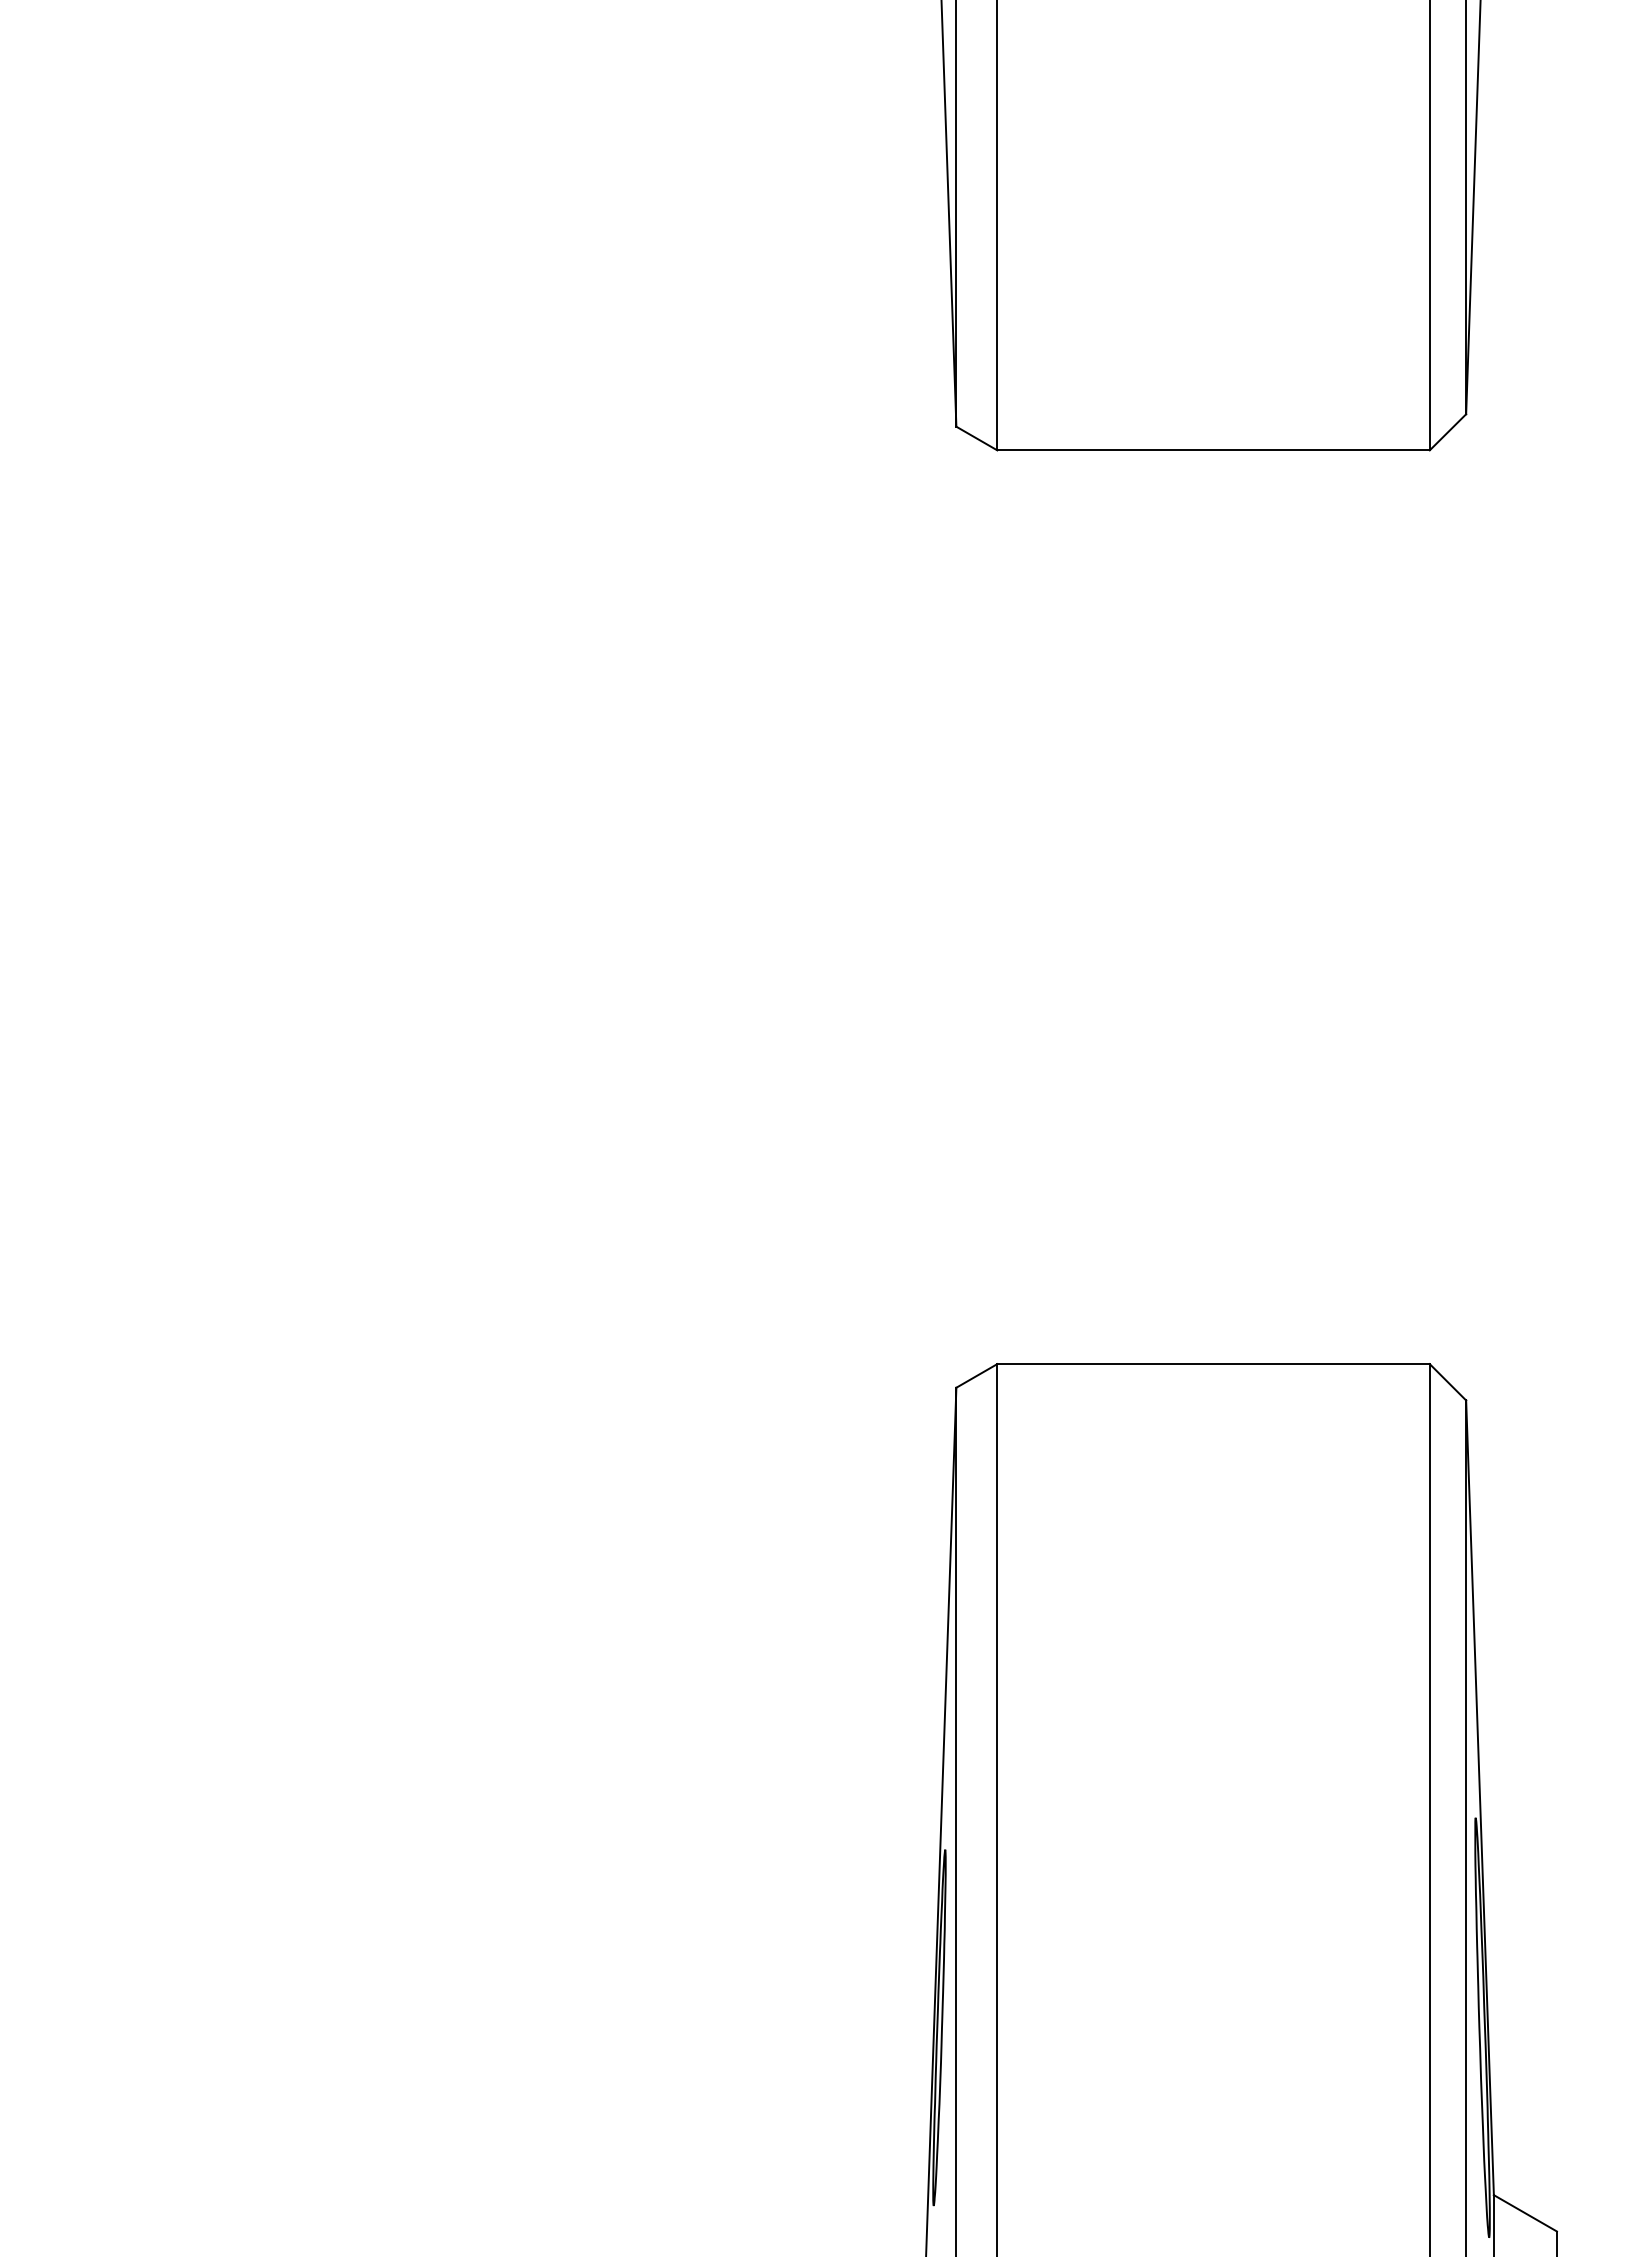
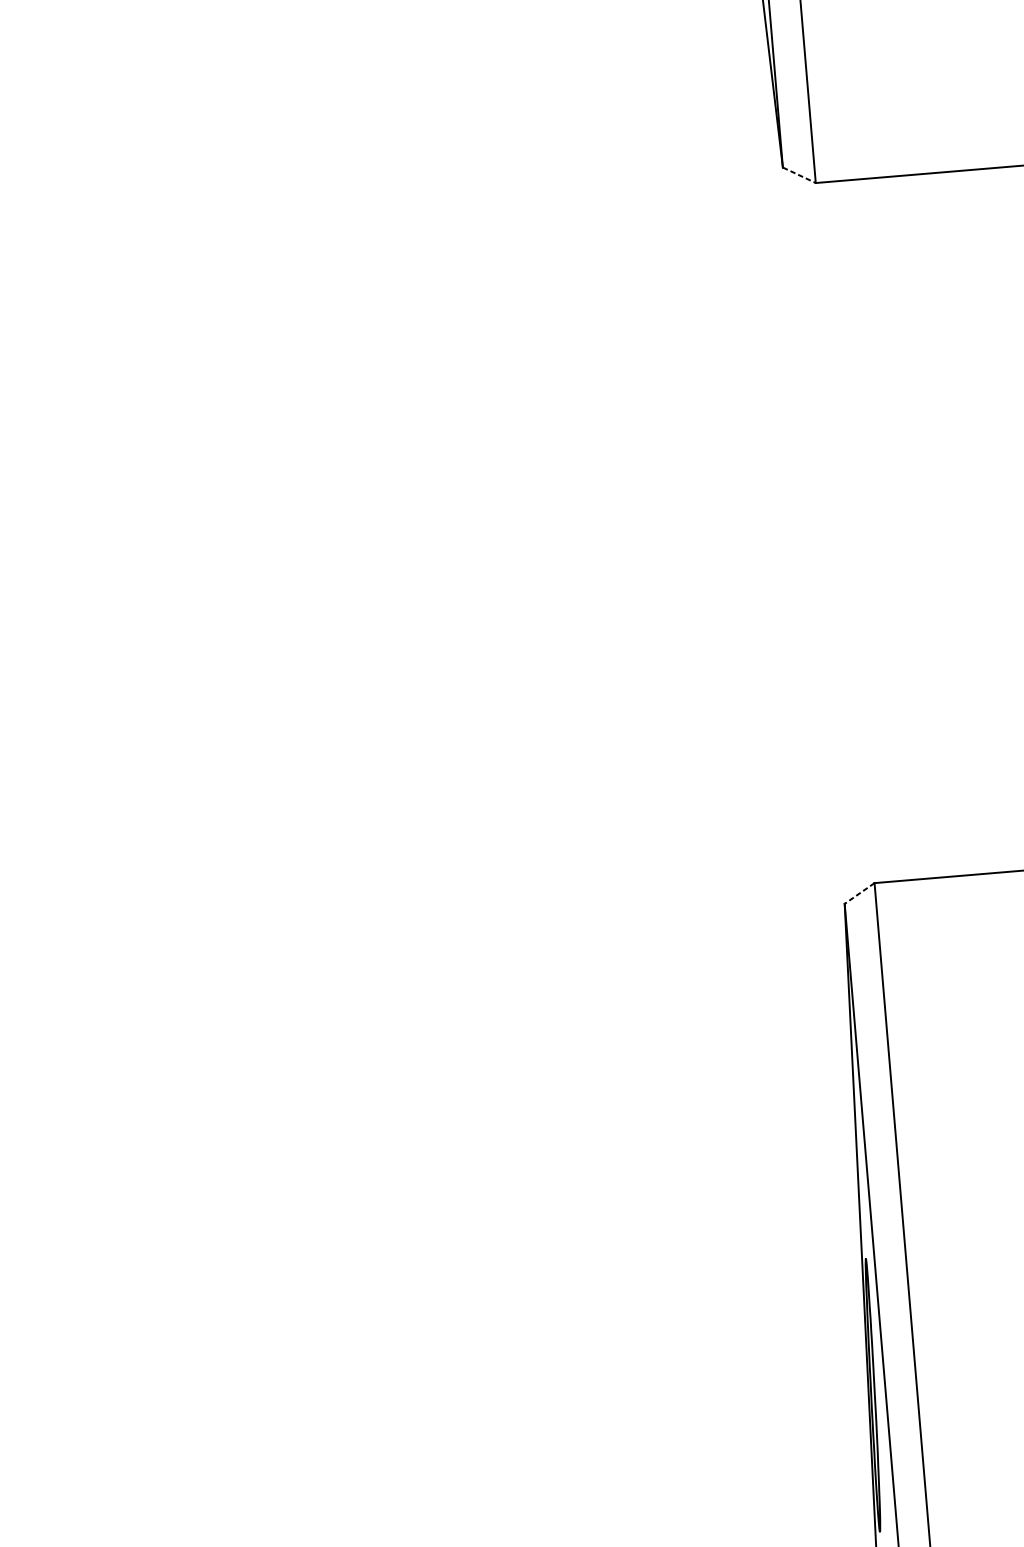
line: (976, 438) -> (799, 175), solid -> dashed
line: (976, 1375) -> (859, 893), solid -> dashed

